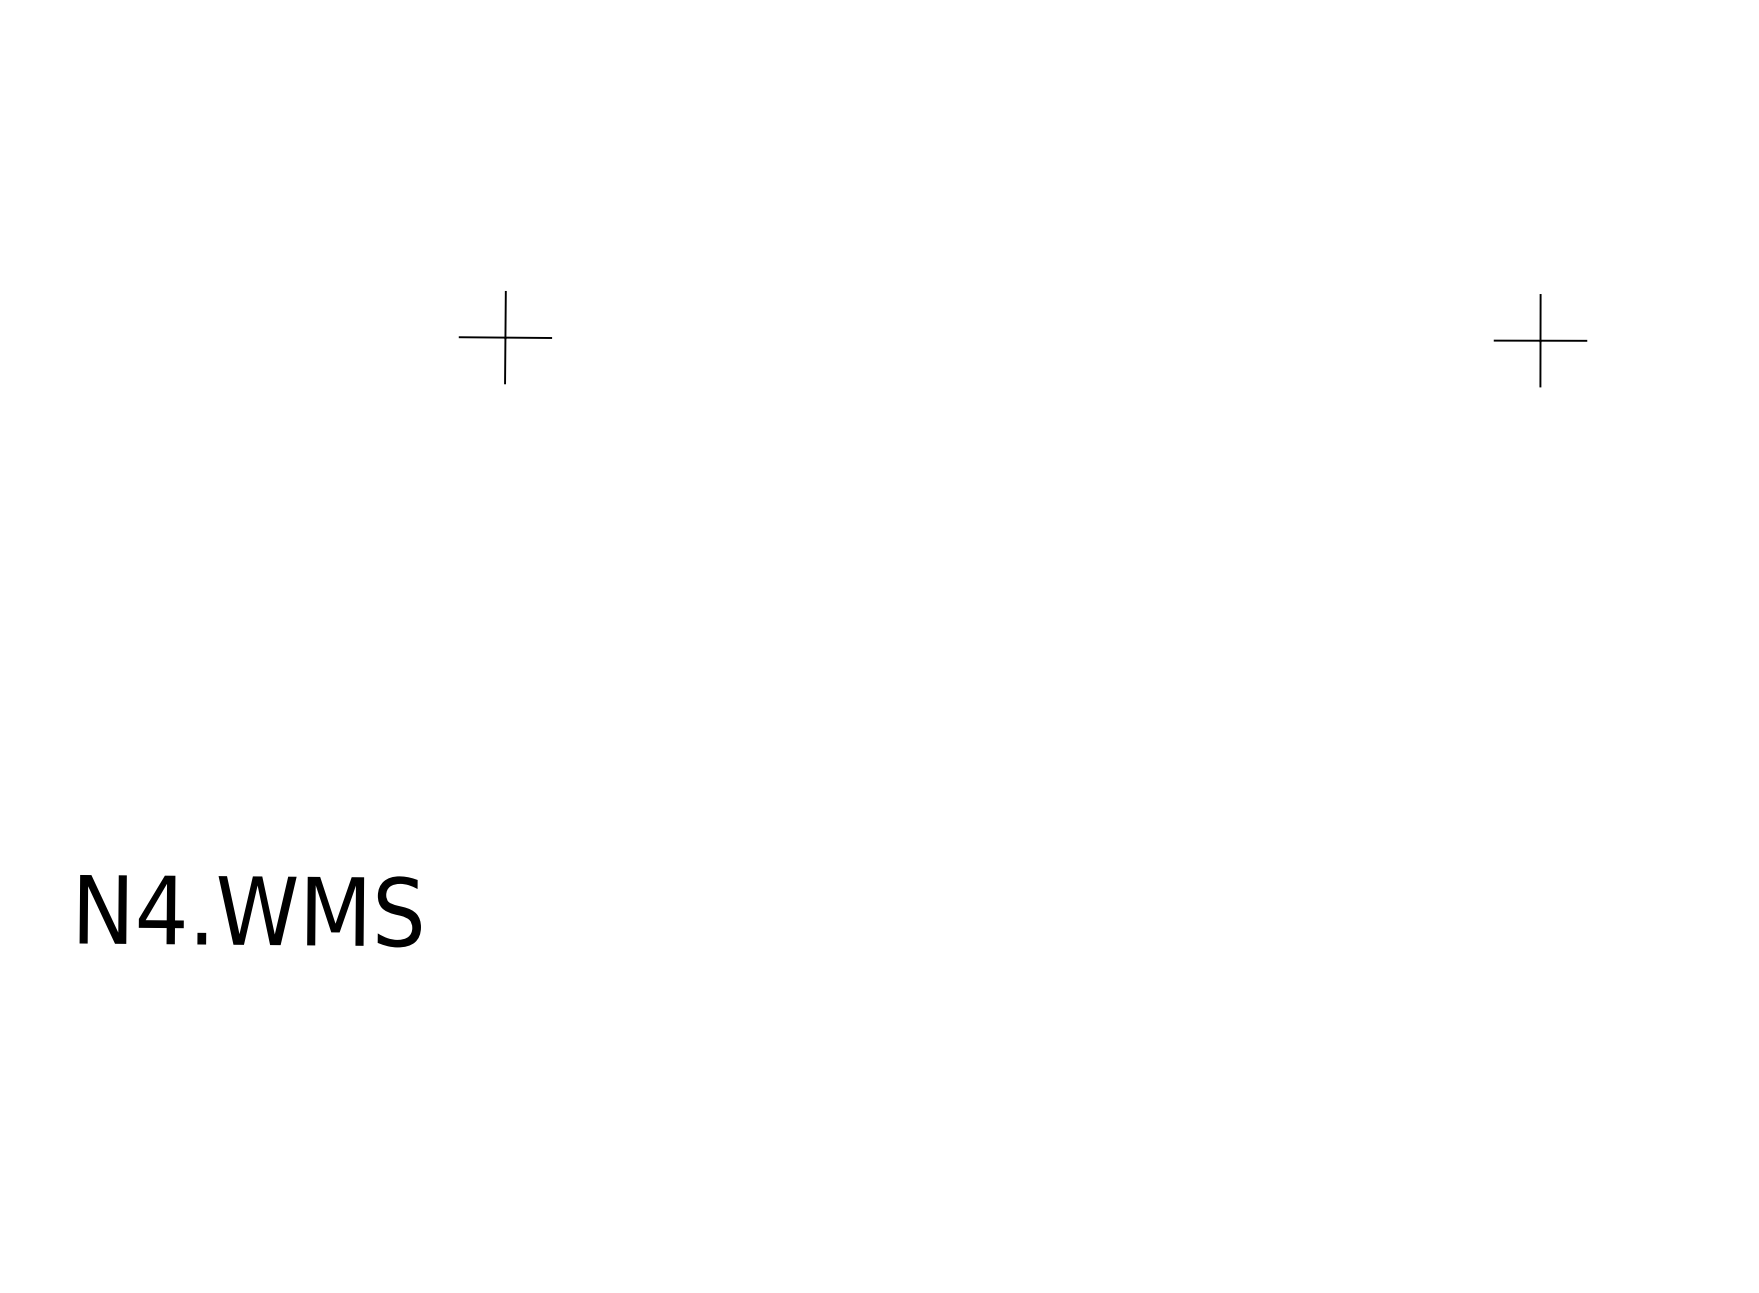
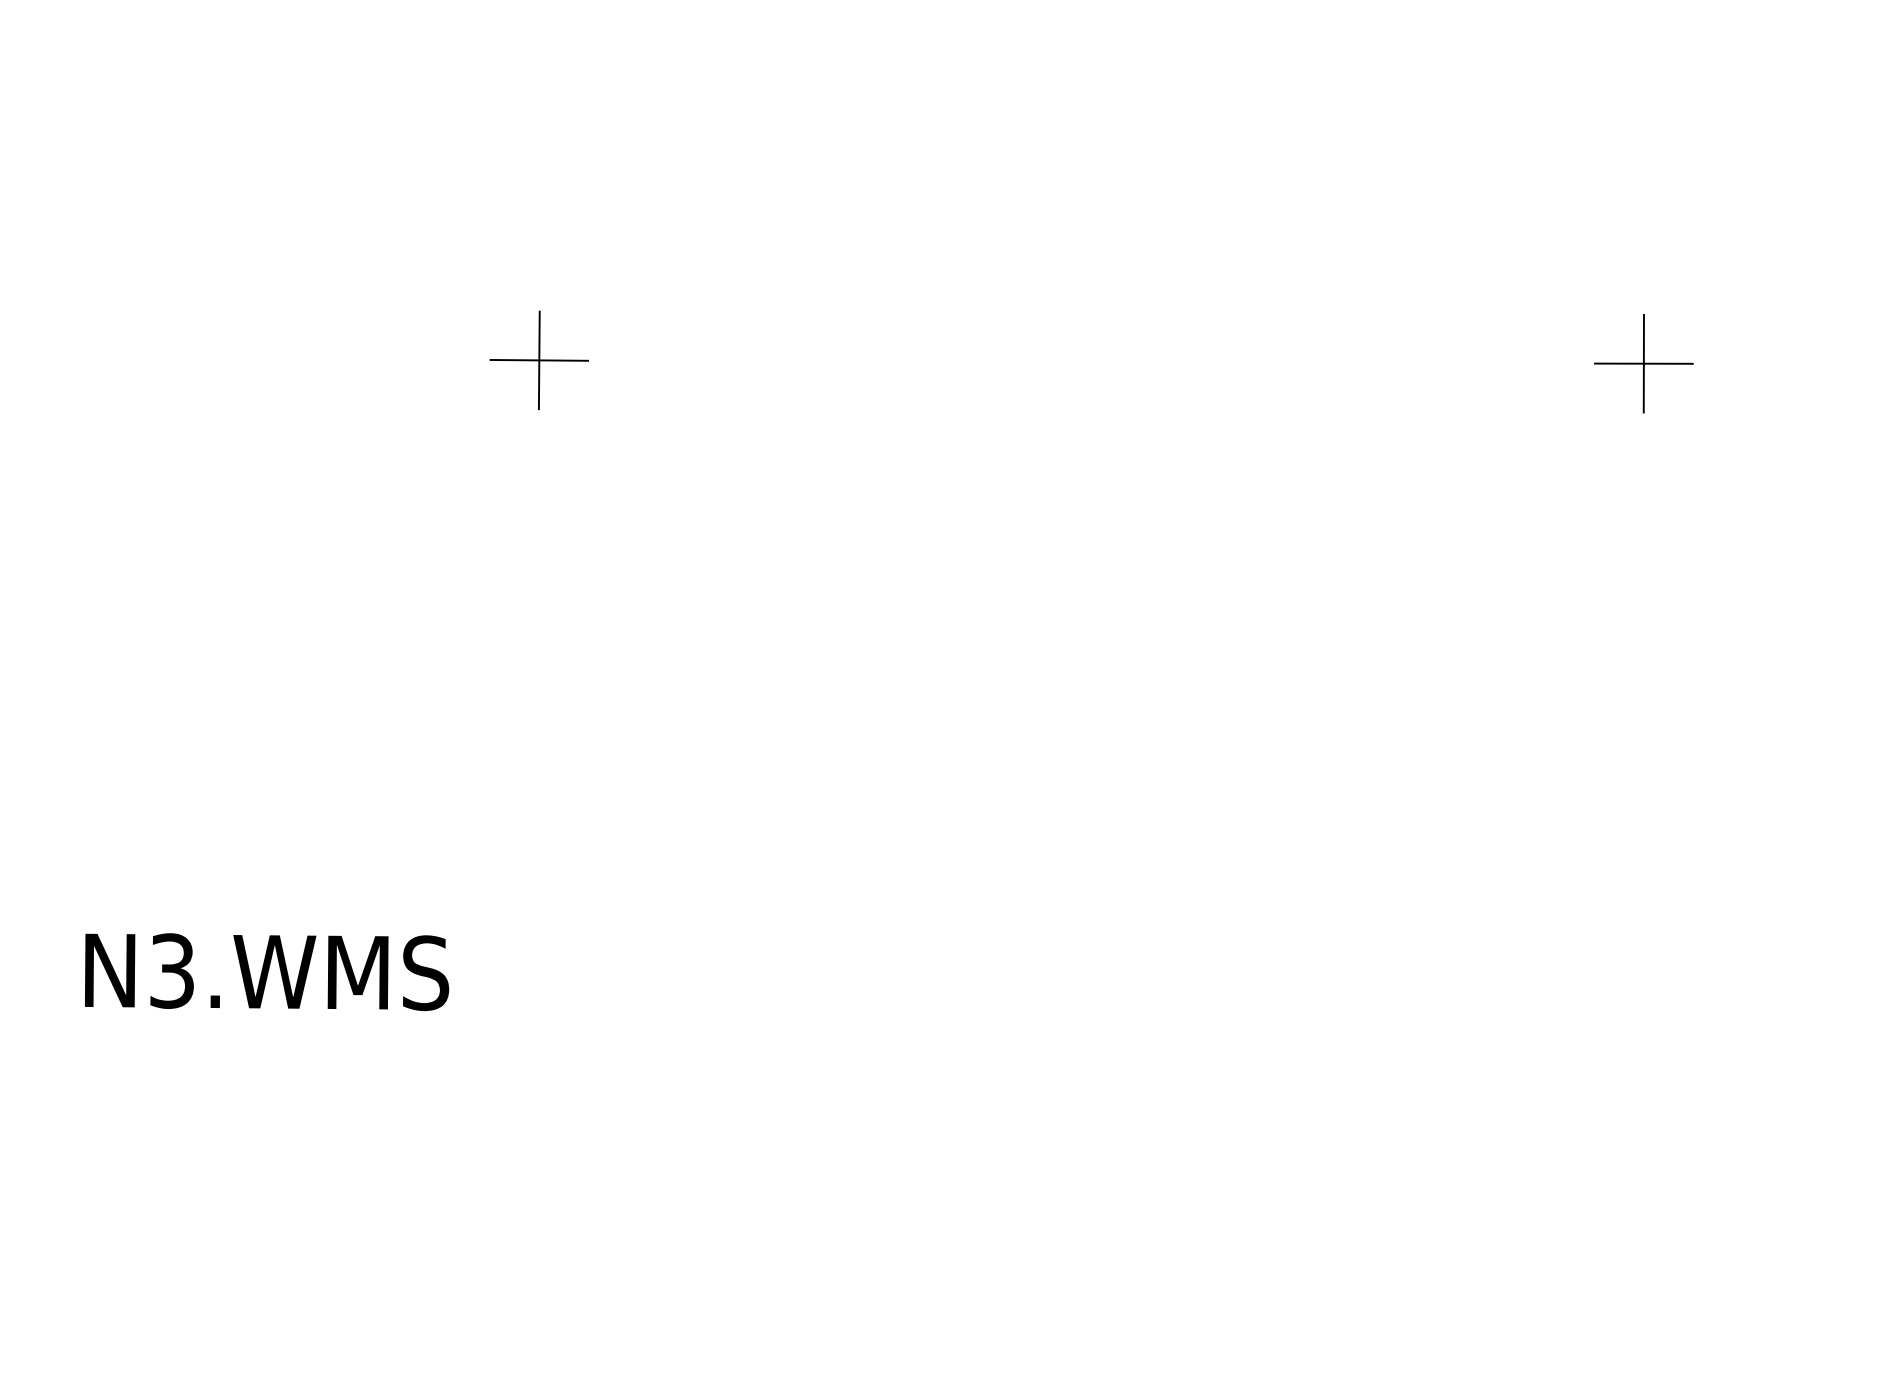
text: (161, 909) -> (172, 970), N4.WMS -> N3.WMS

